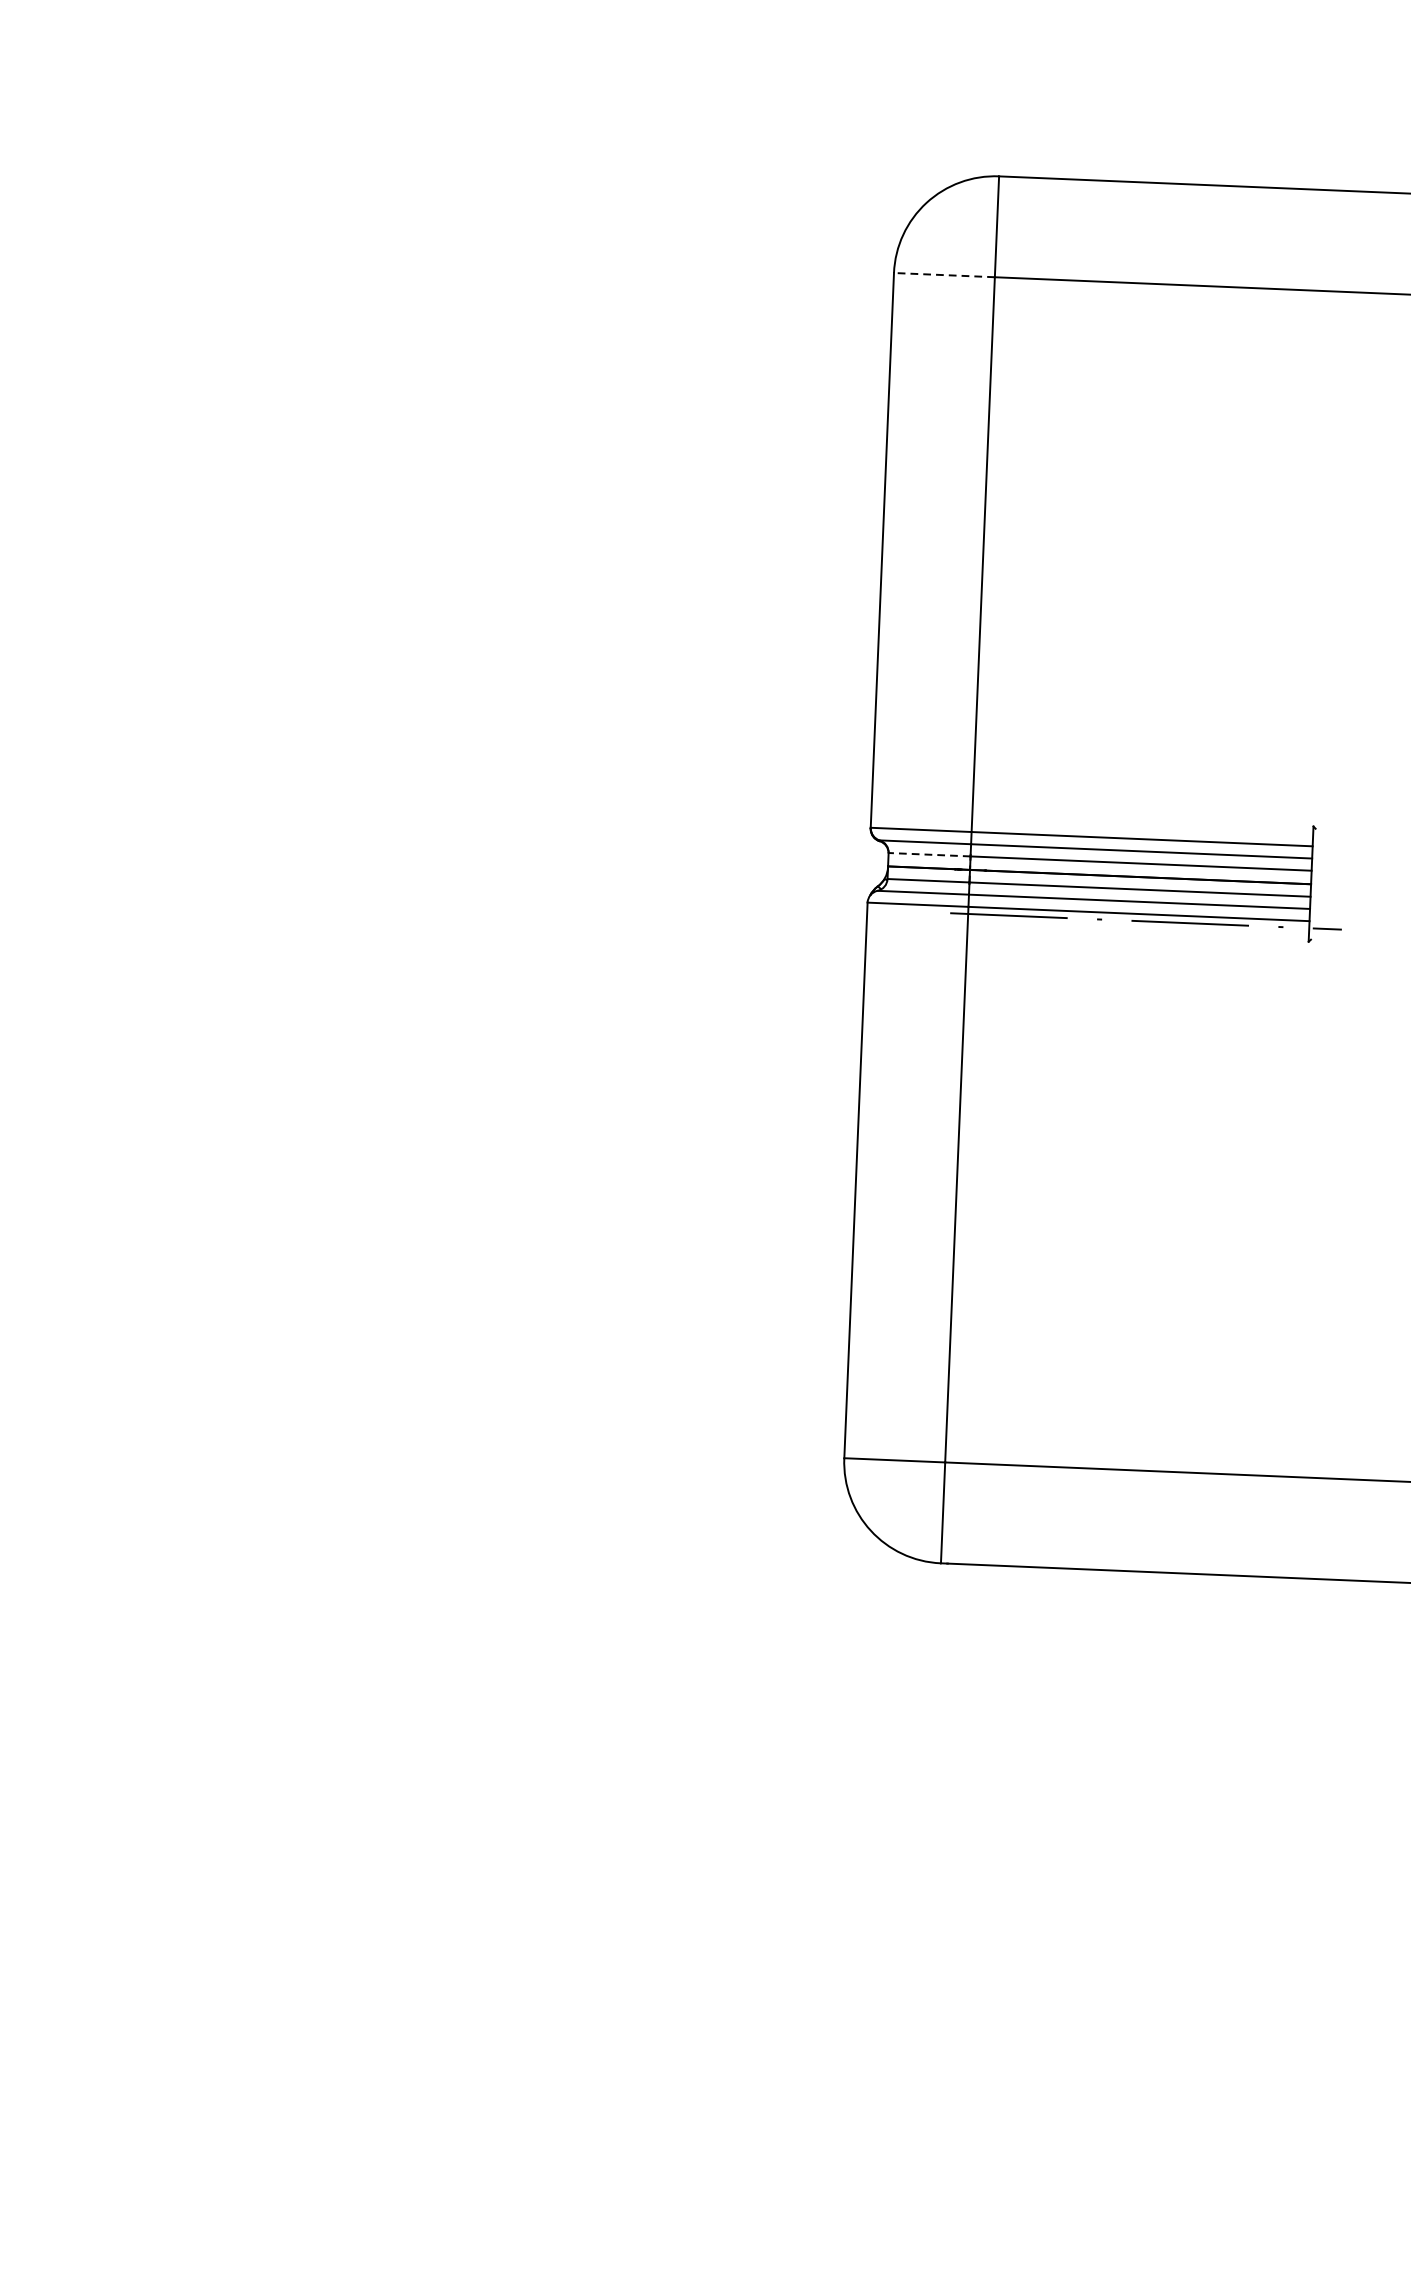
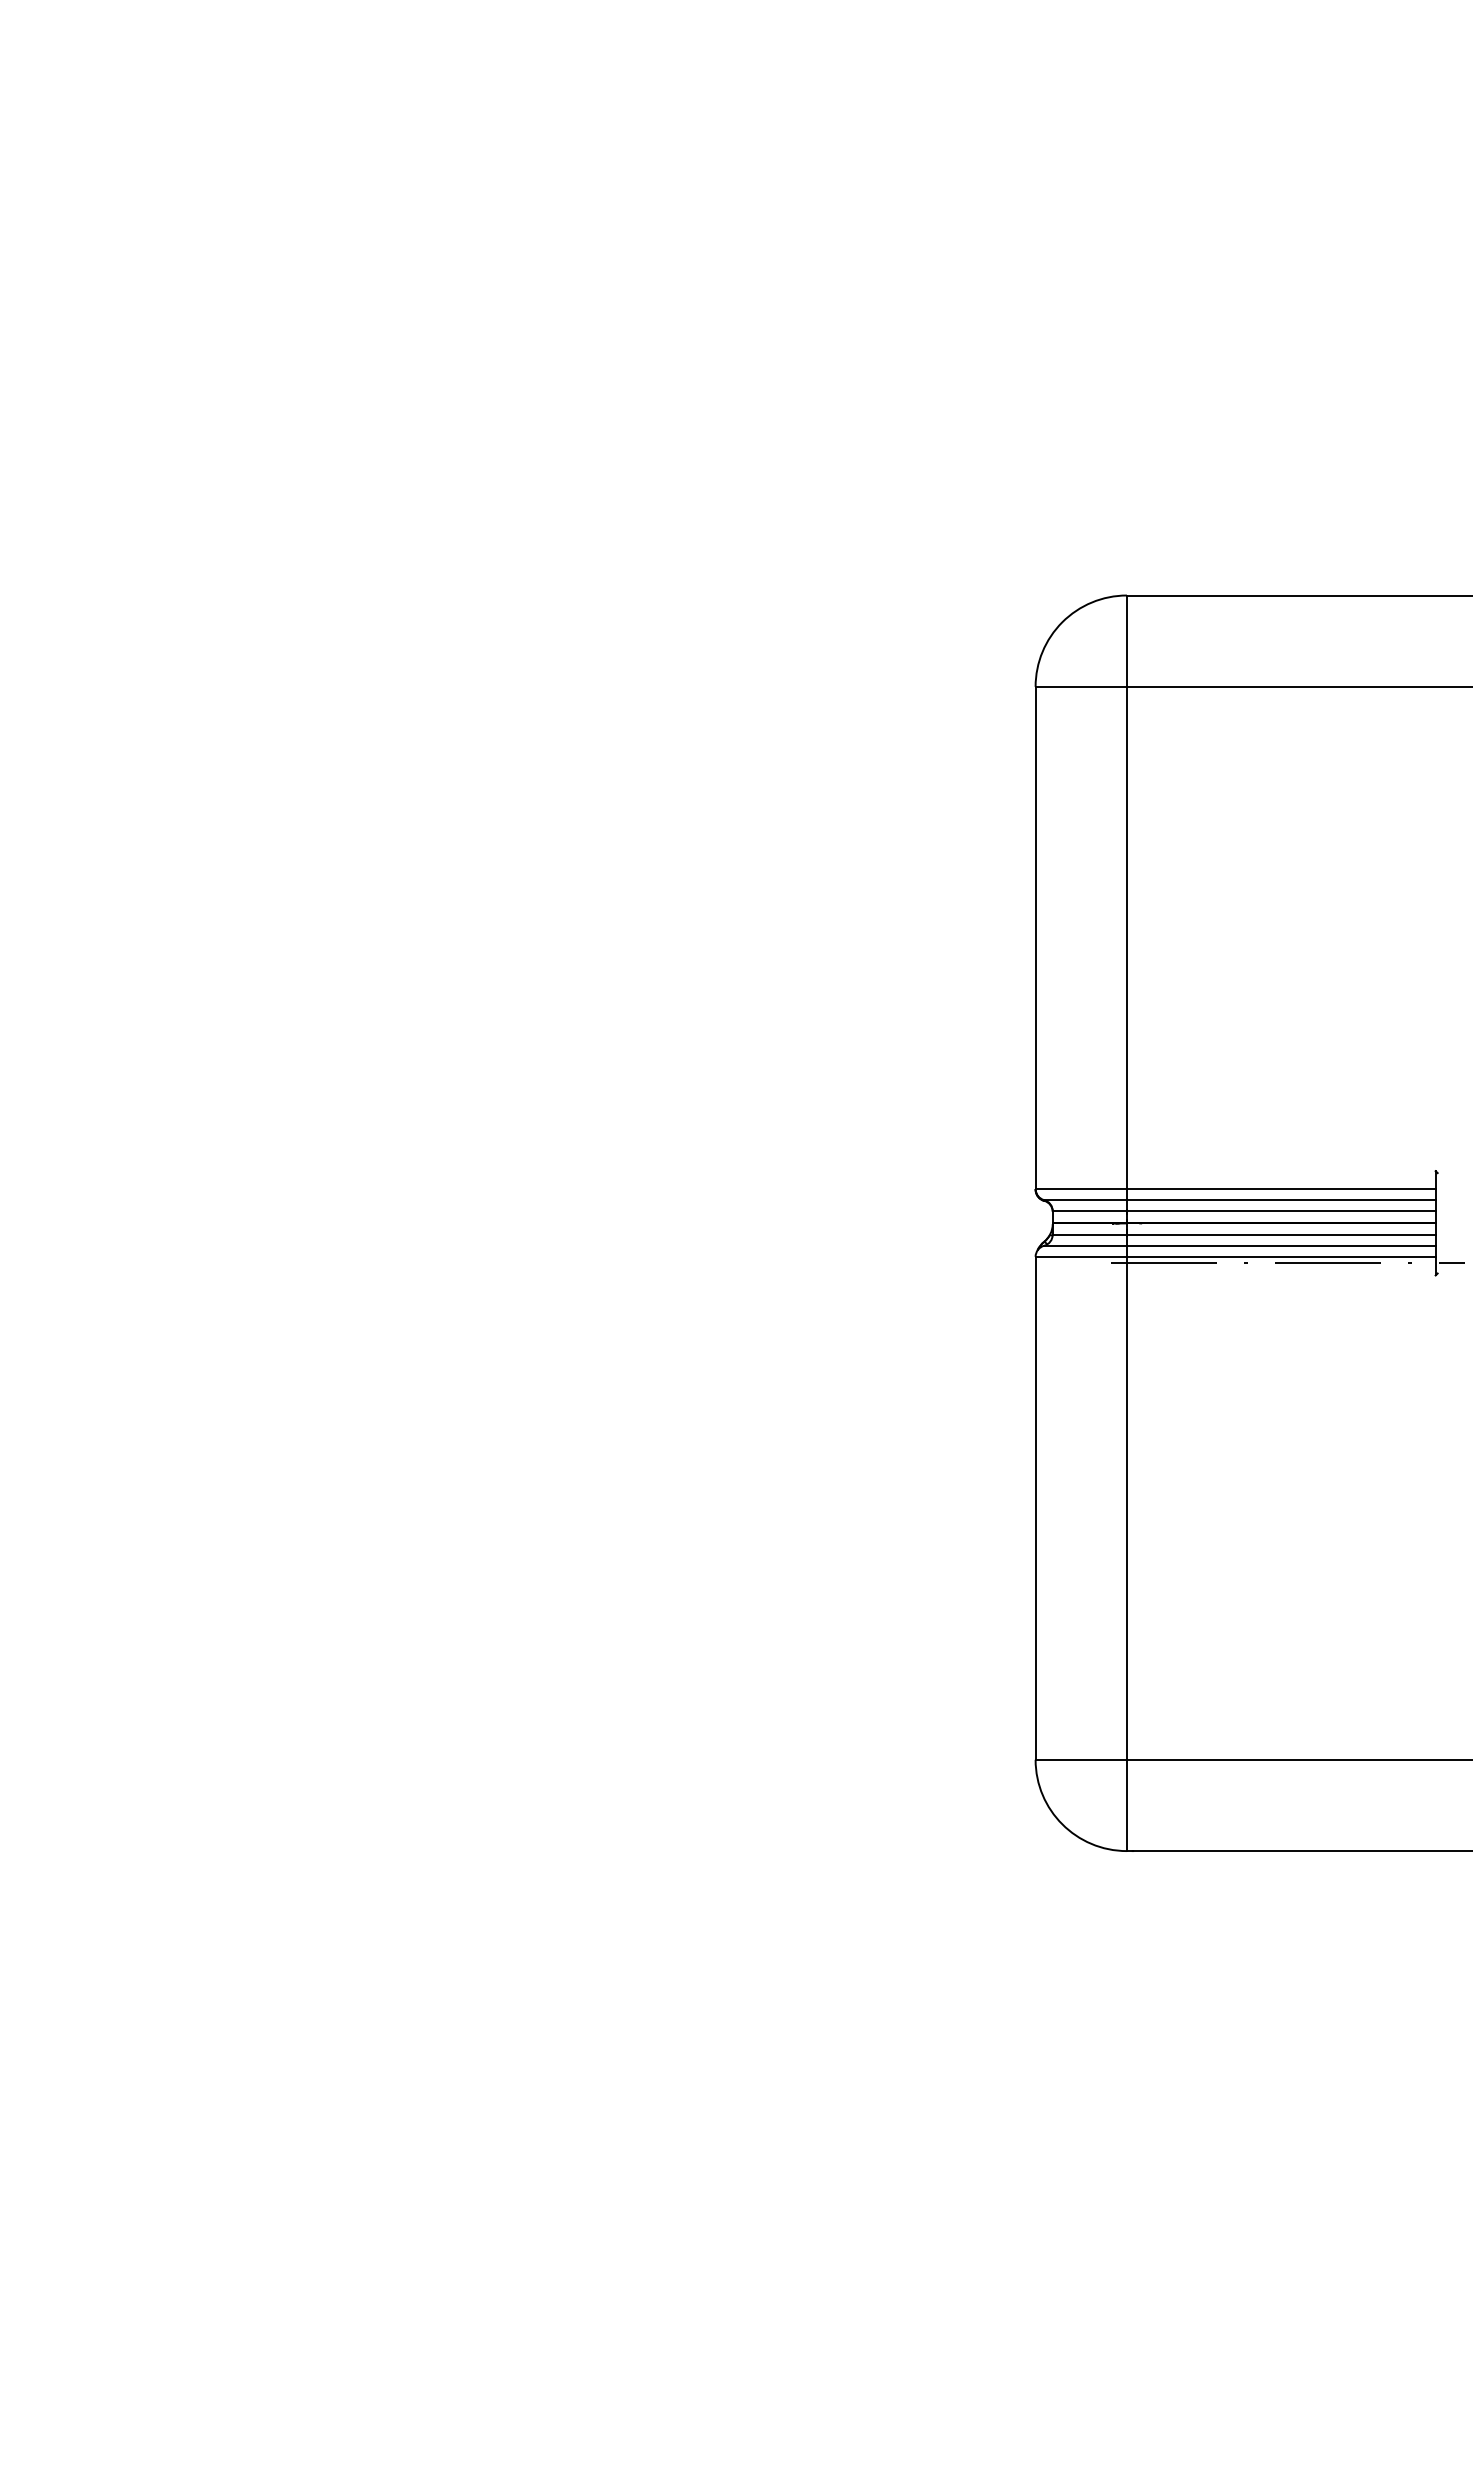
line: (944, 274) -> (1081, 686), dashed -> solid
line: (929, 855) -> (1089, 1211), dashed -> solid

